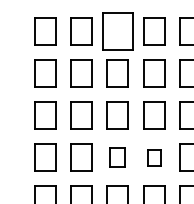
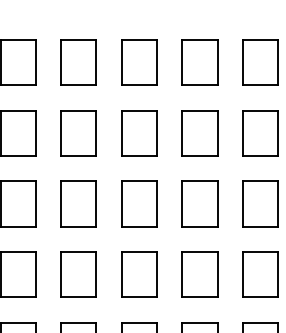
part: (117, 31) -> (138, 62), size x0.71
part: (117, 157) -> (138, 274), size x1.43
part: (154, 157) -> (200, 274), size x1.67

